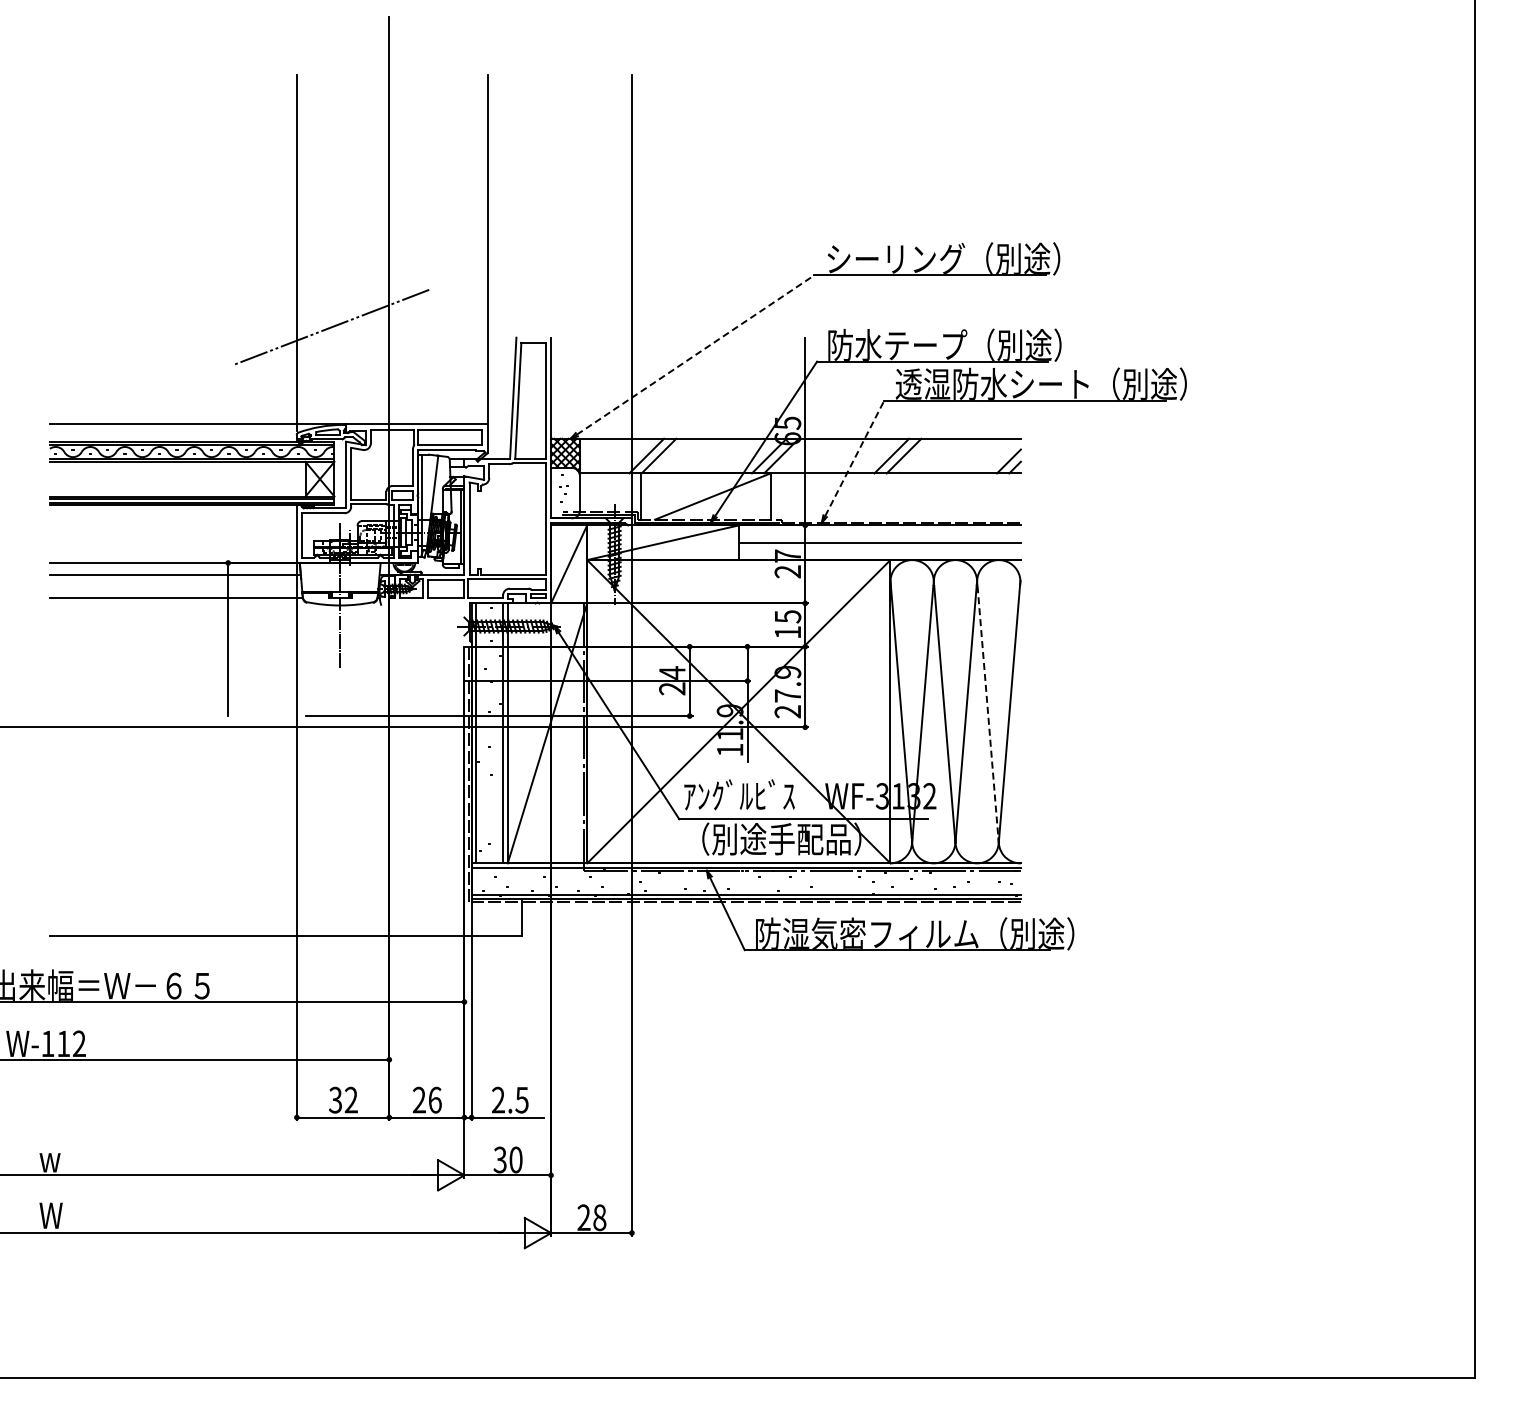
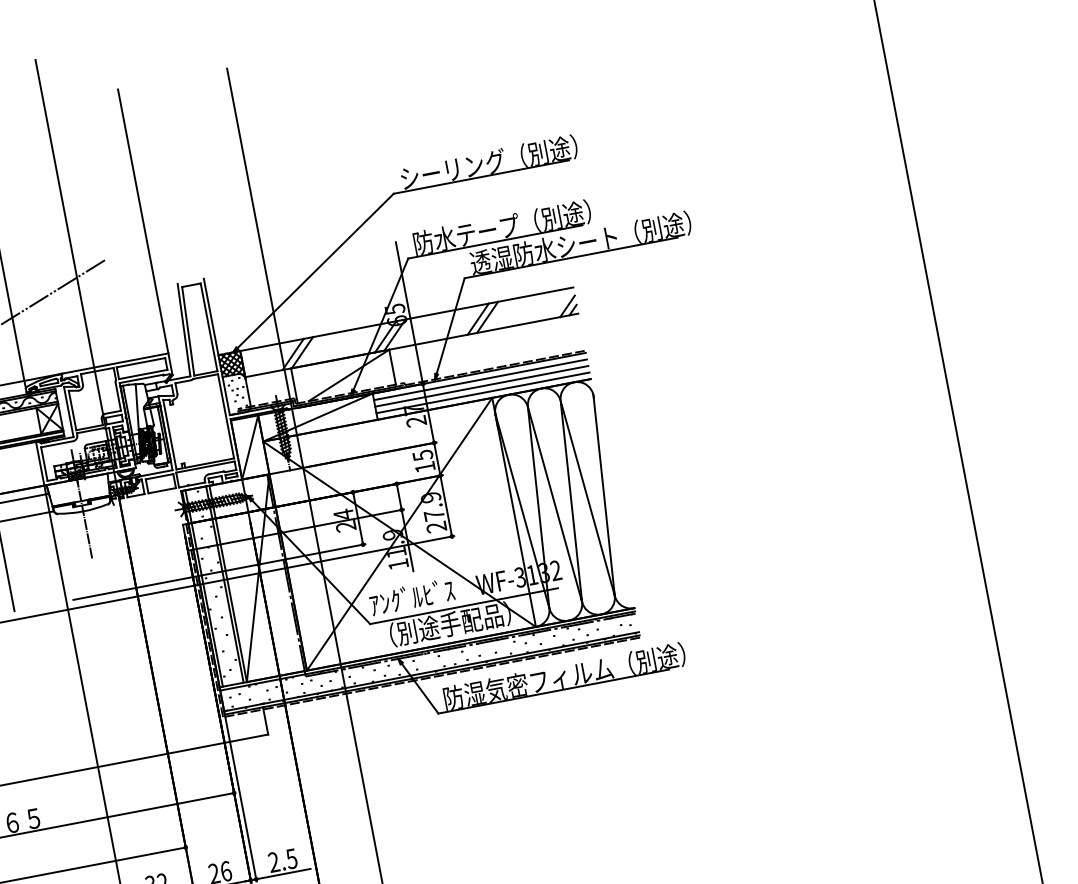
line: (696, 354) -> (316, 270), dashed -> solid
line: (854, 458) -> (450, 326), dashed -> solid
line: (879, 534) -> (480, 380), added
line: (879, 551) -> (482, 392), added
line: (988, 714) -> (588, 500), dashed -> solid

